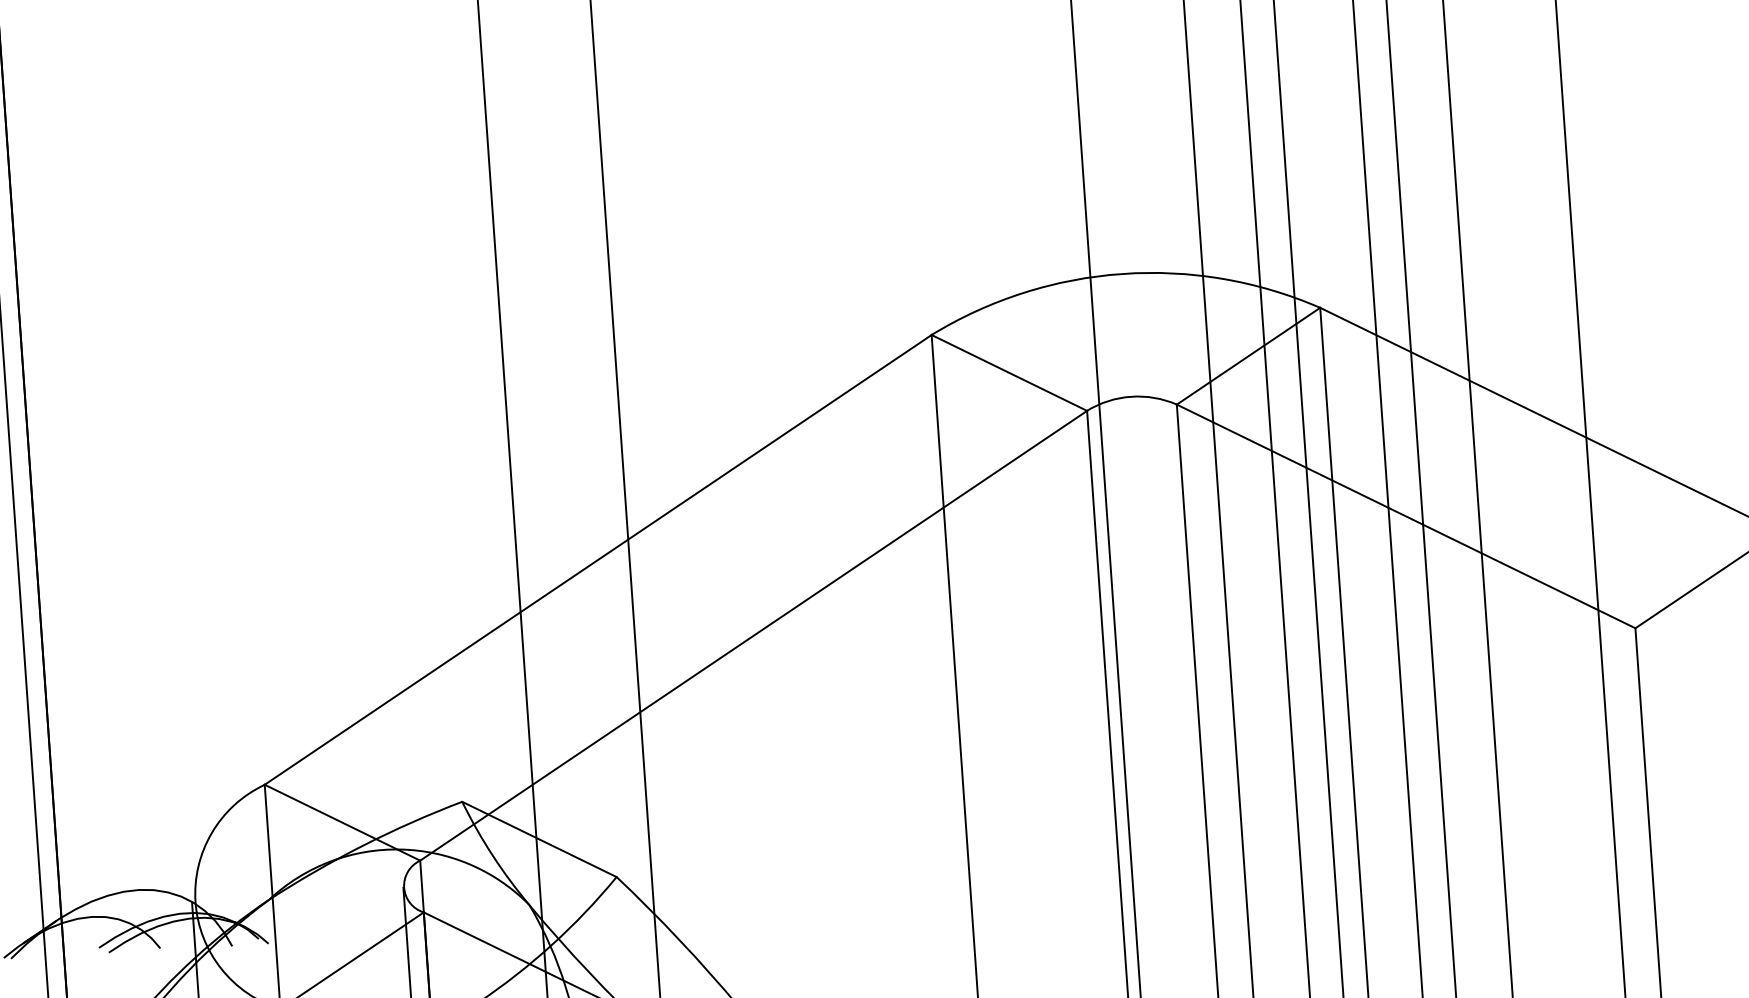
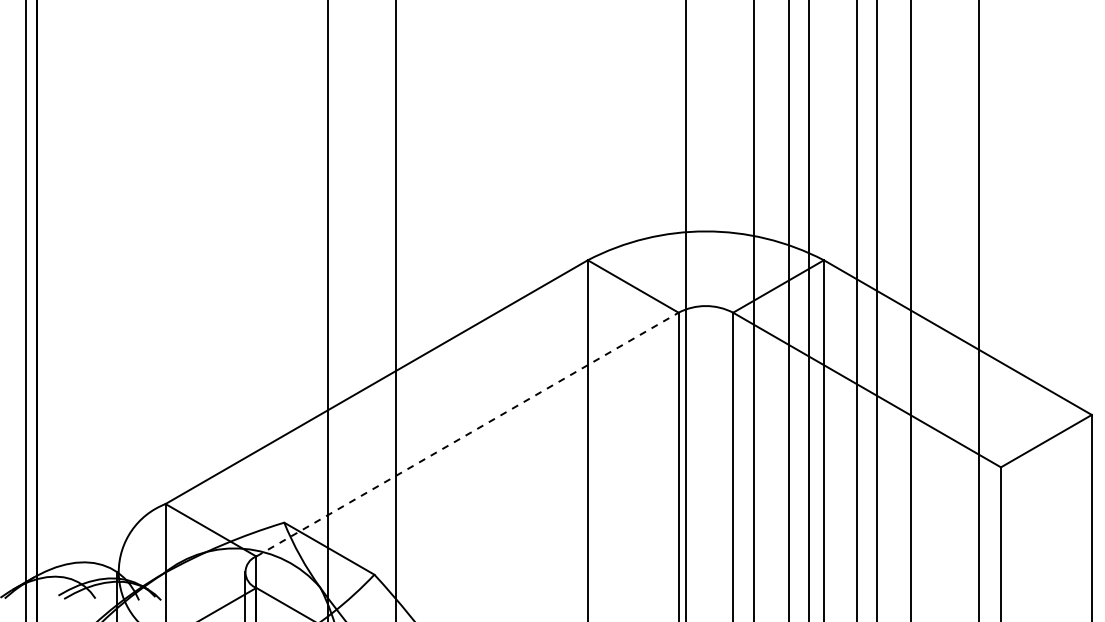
line: (753, 635) -> (467, 434), solid -> dashed

